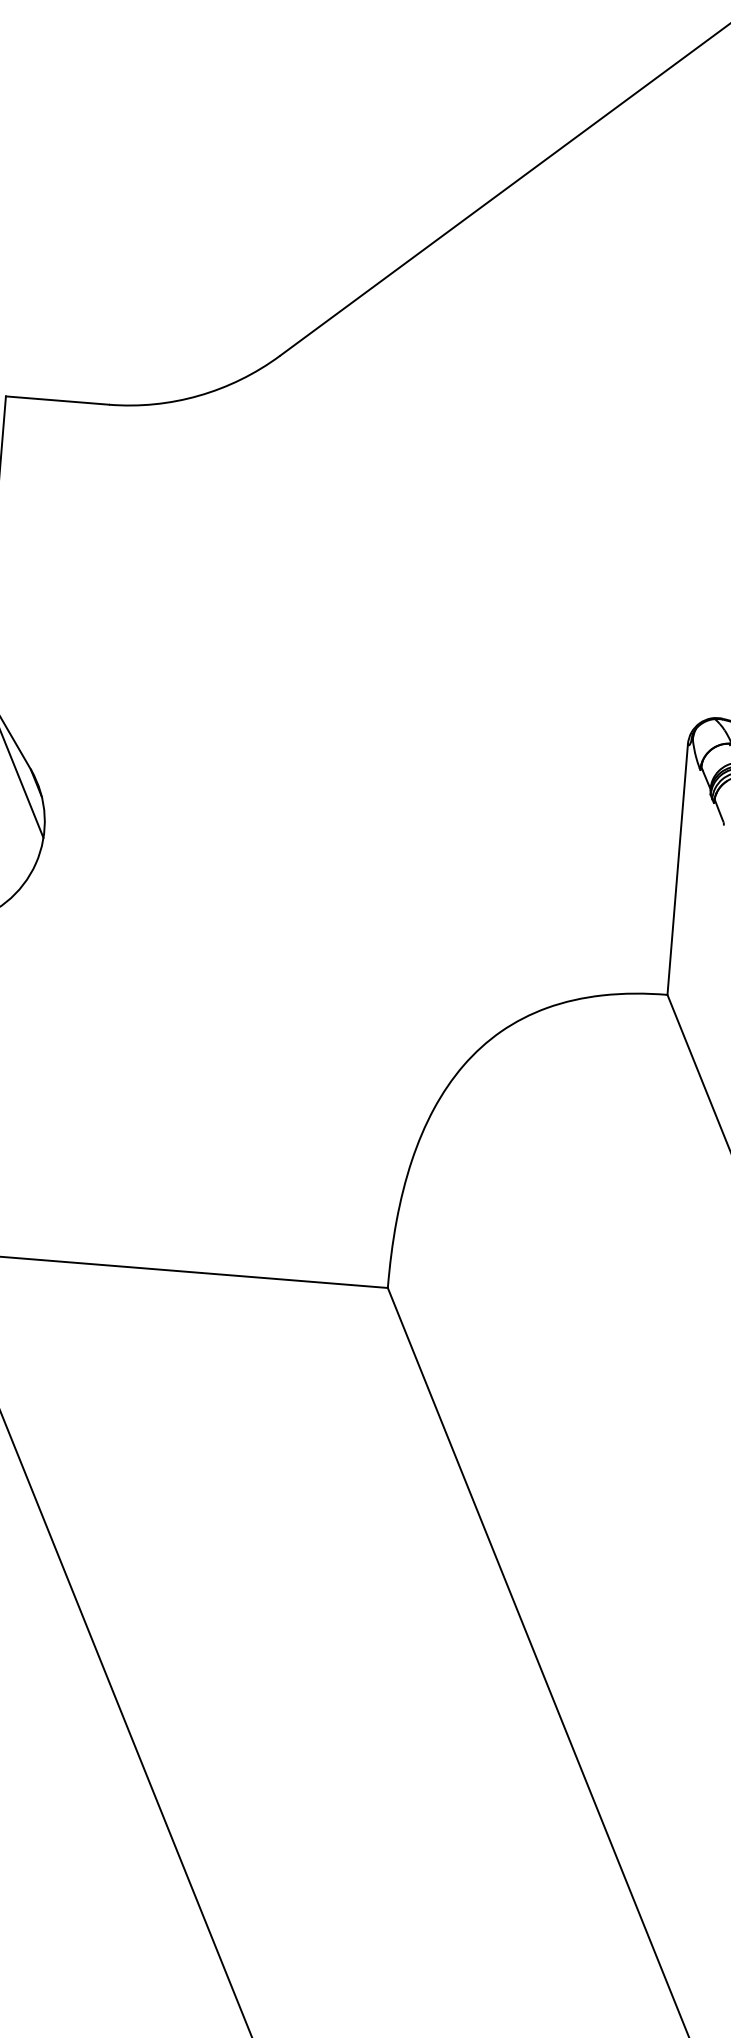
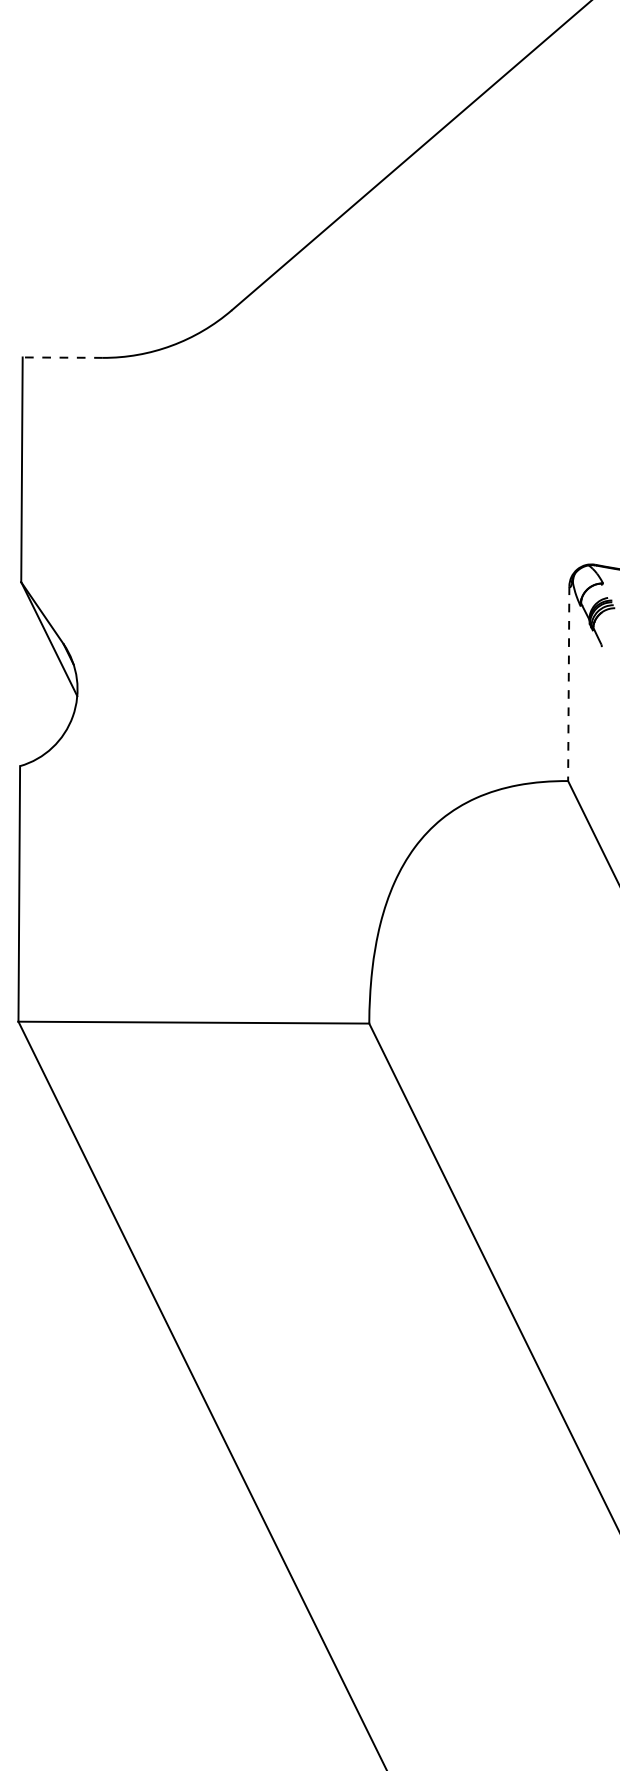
line: (57, 400) -> (62, 357), solid -> dashed
line: (677, 870) -> (568, 684), solid -> dashed

